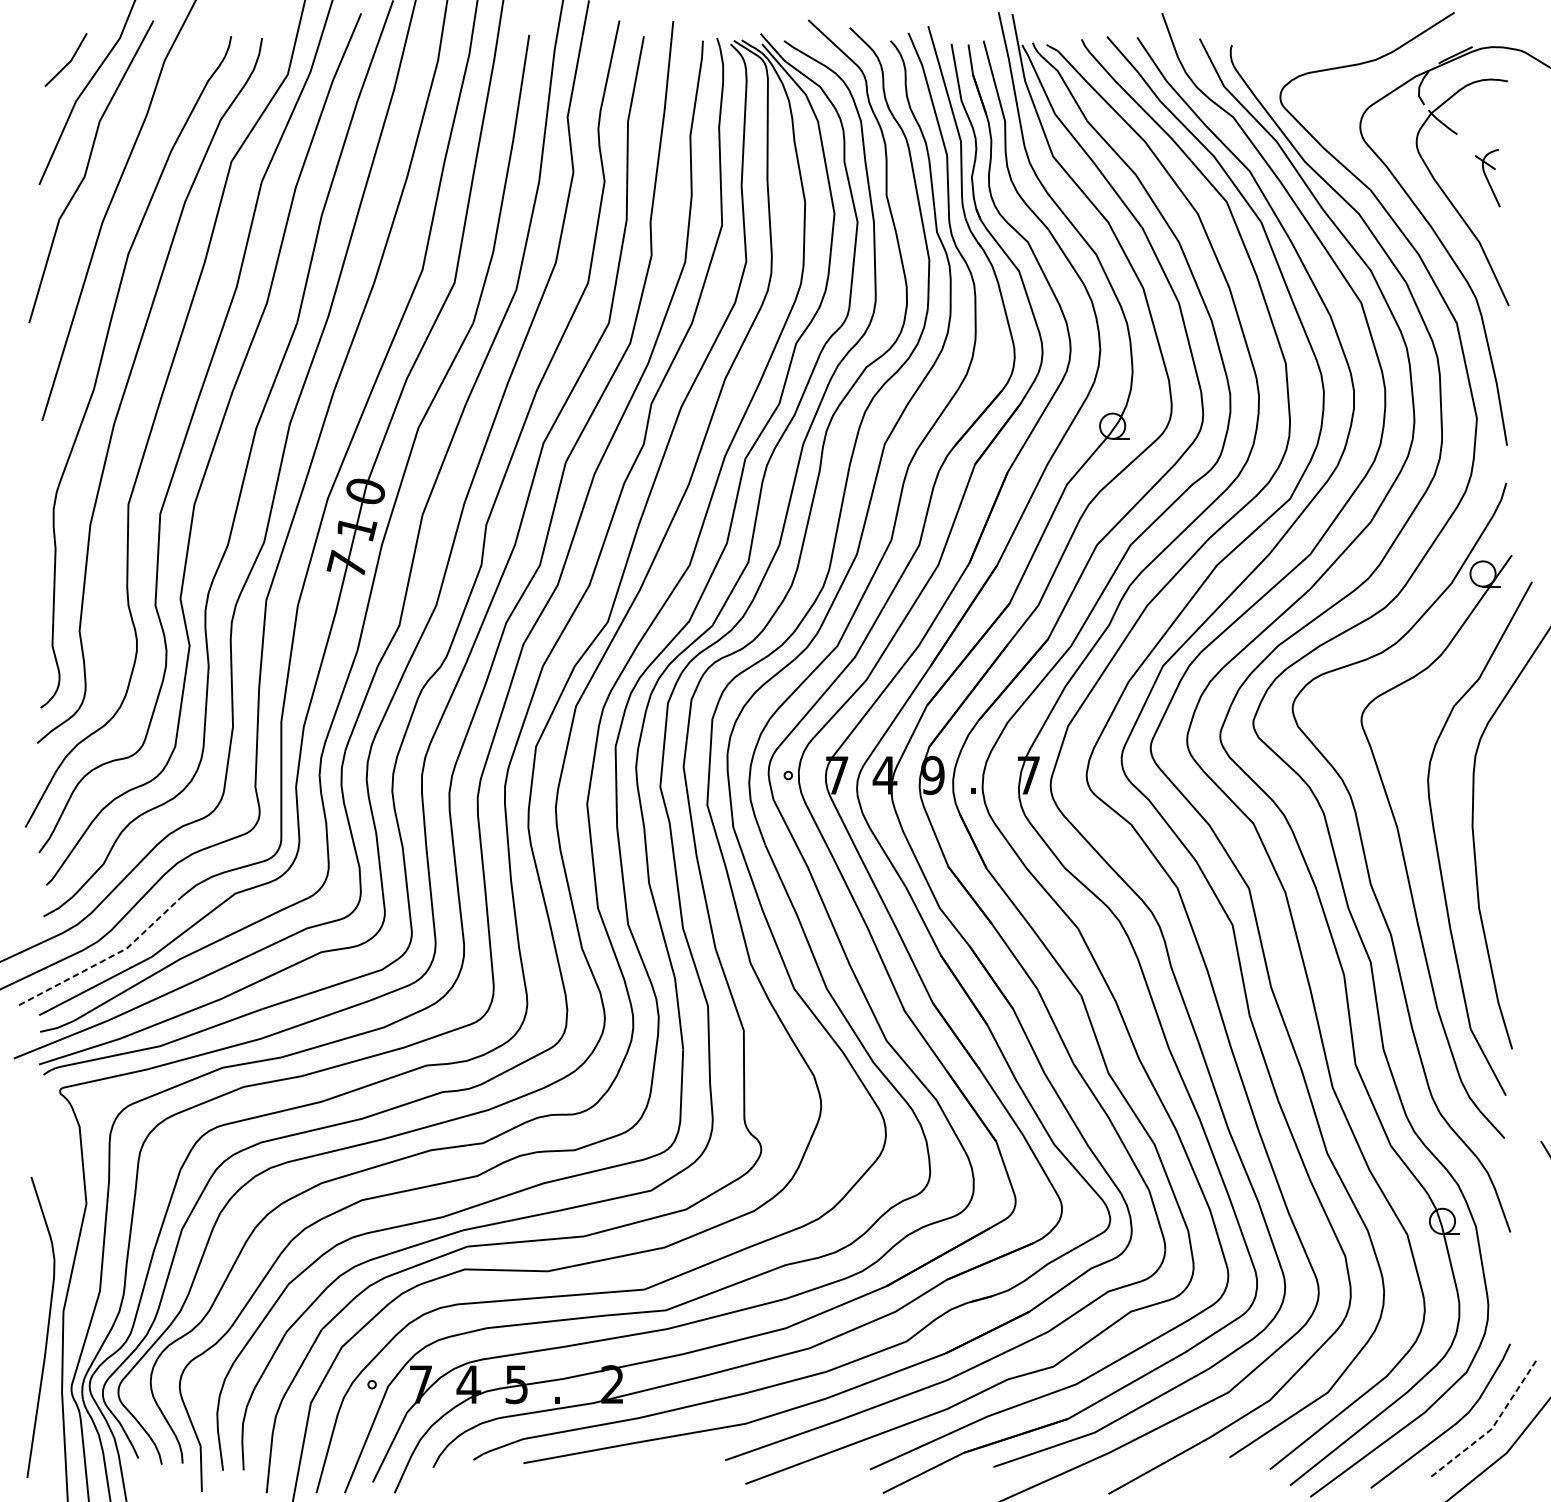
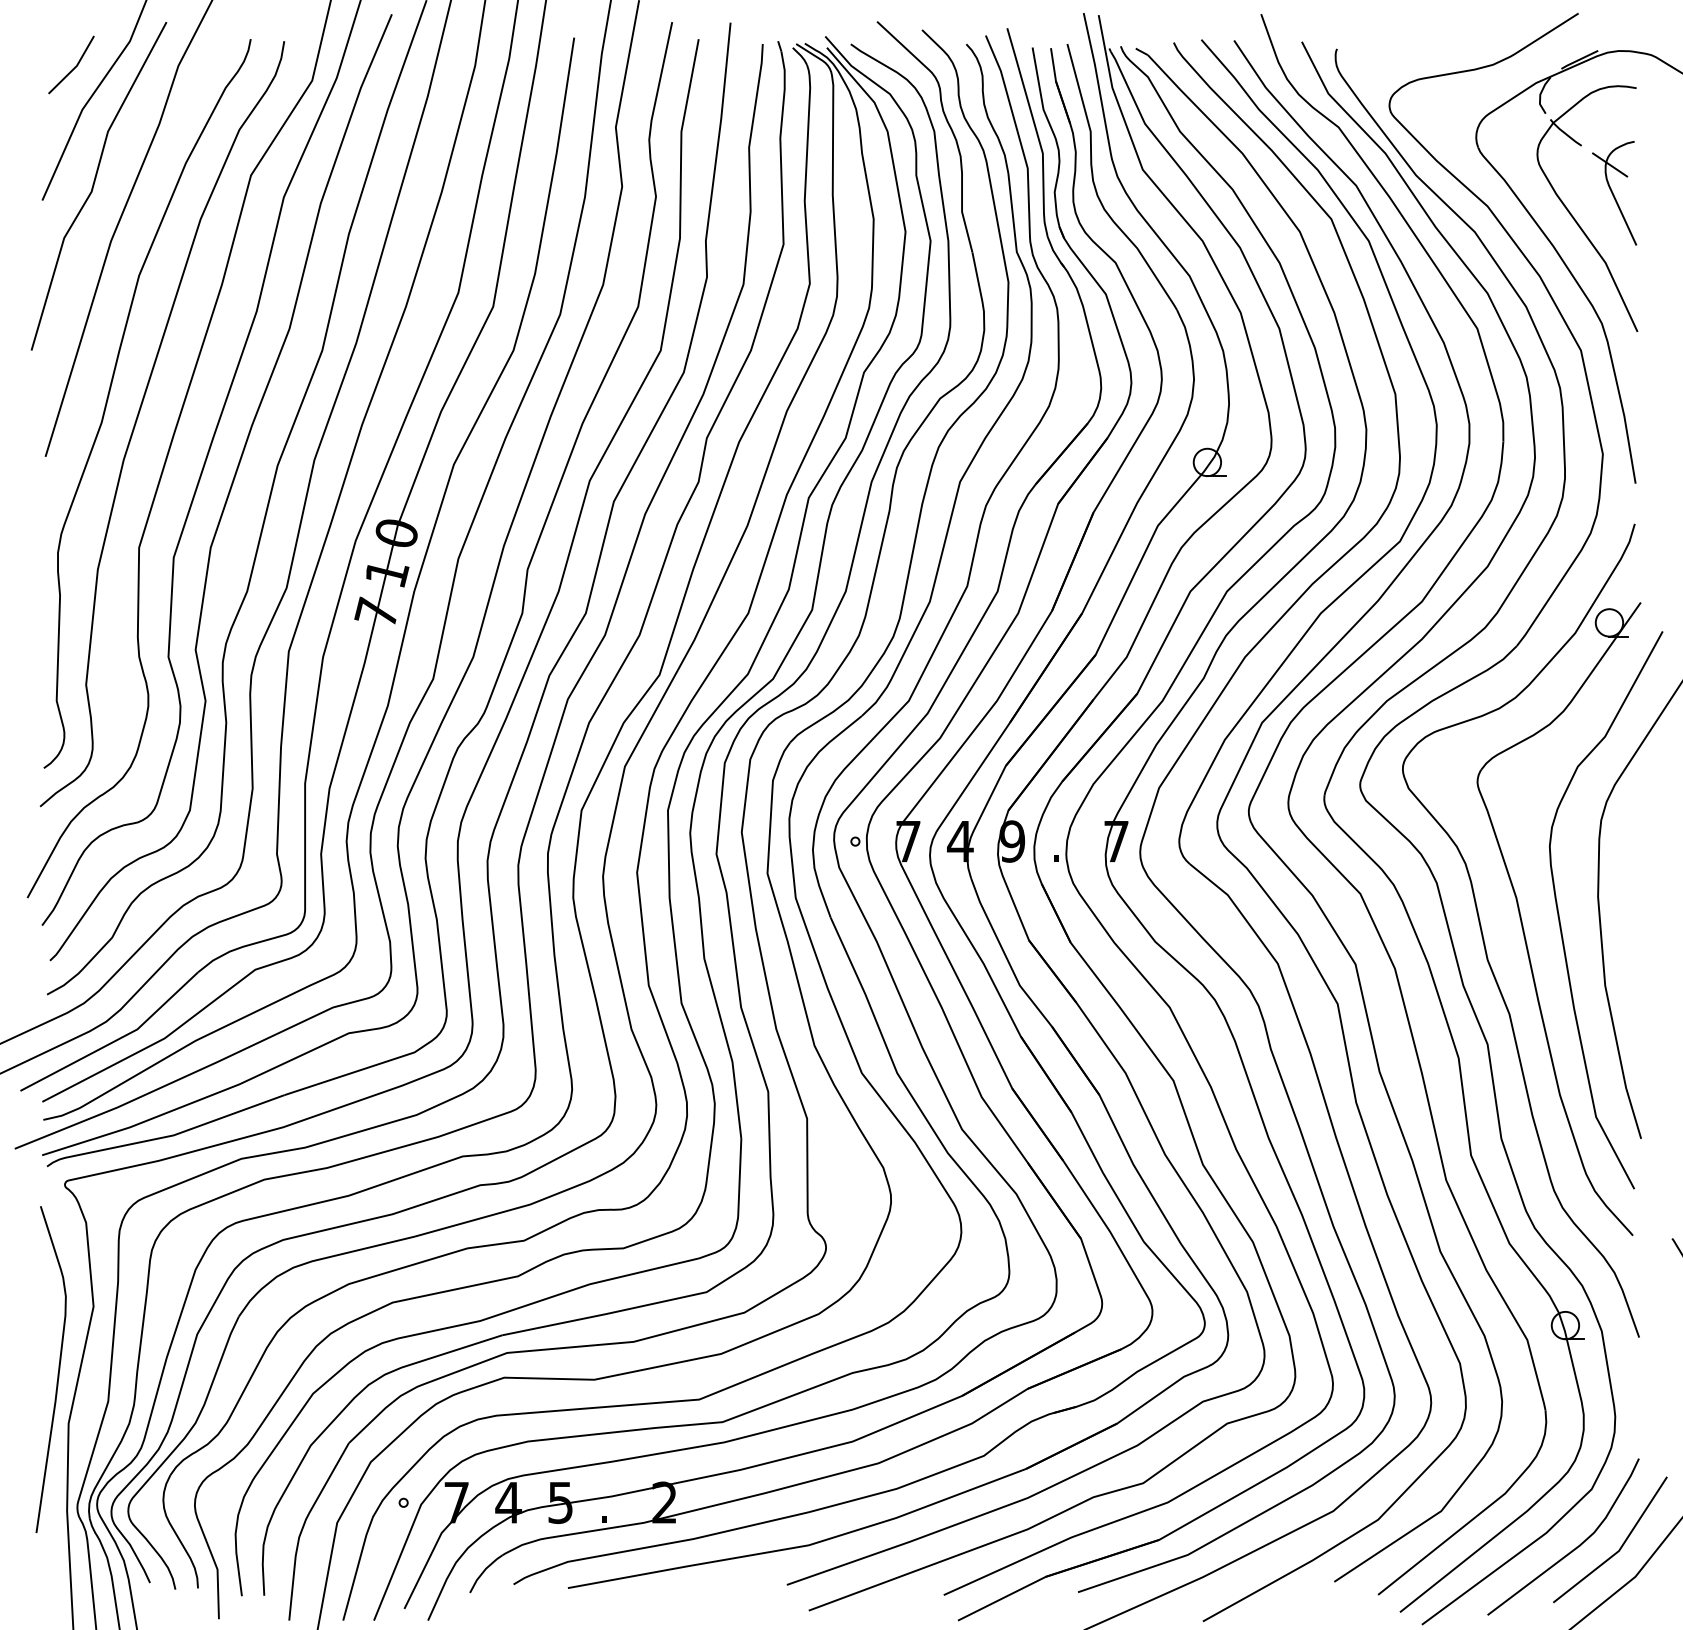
part: (1487, 178) -> (1614, 193), size x1.67
line: (107, 958) -> (116, 1040), dashed -> solid
curve: (47, 1327) -> (58, 1369), moved
line: (1493, 1427) -> (1620, 1549), dashed -> solid

